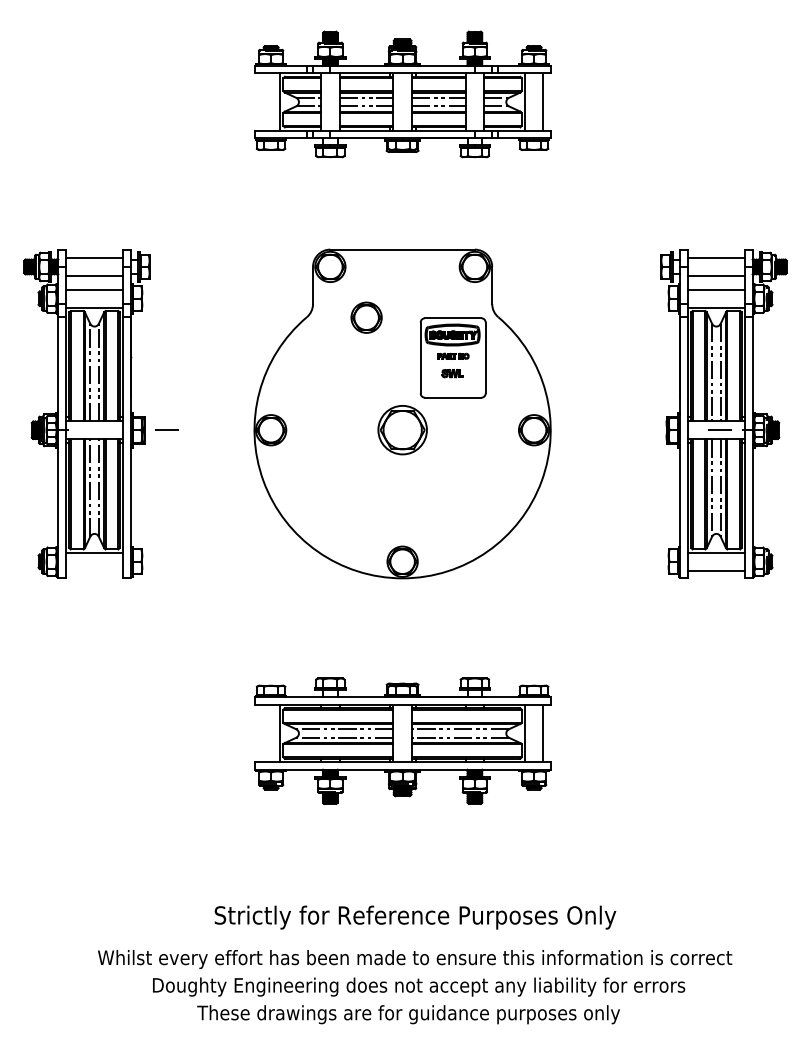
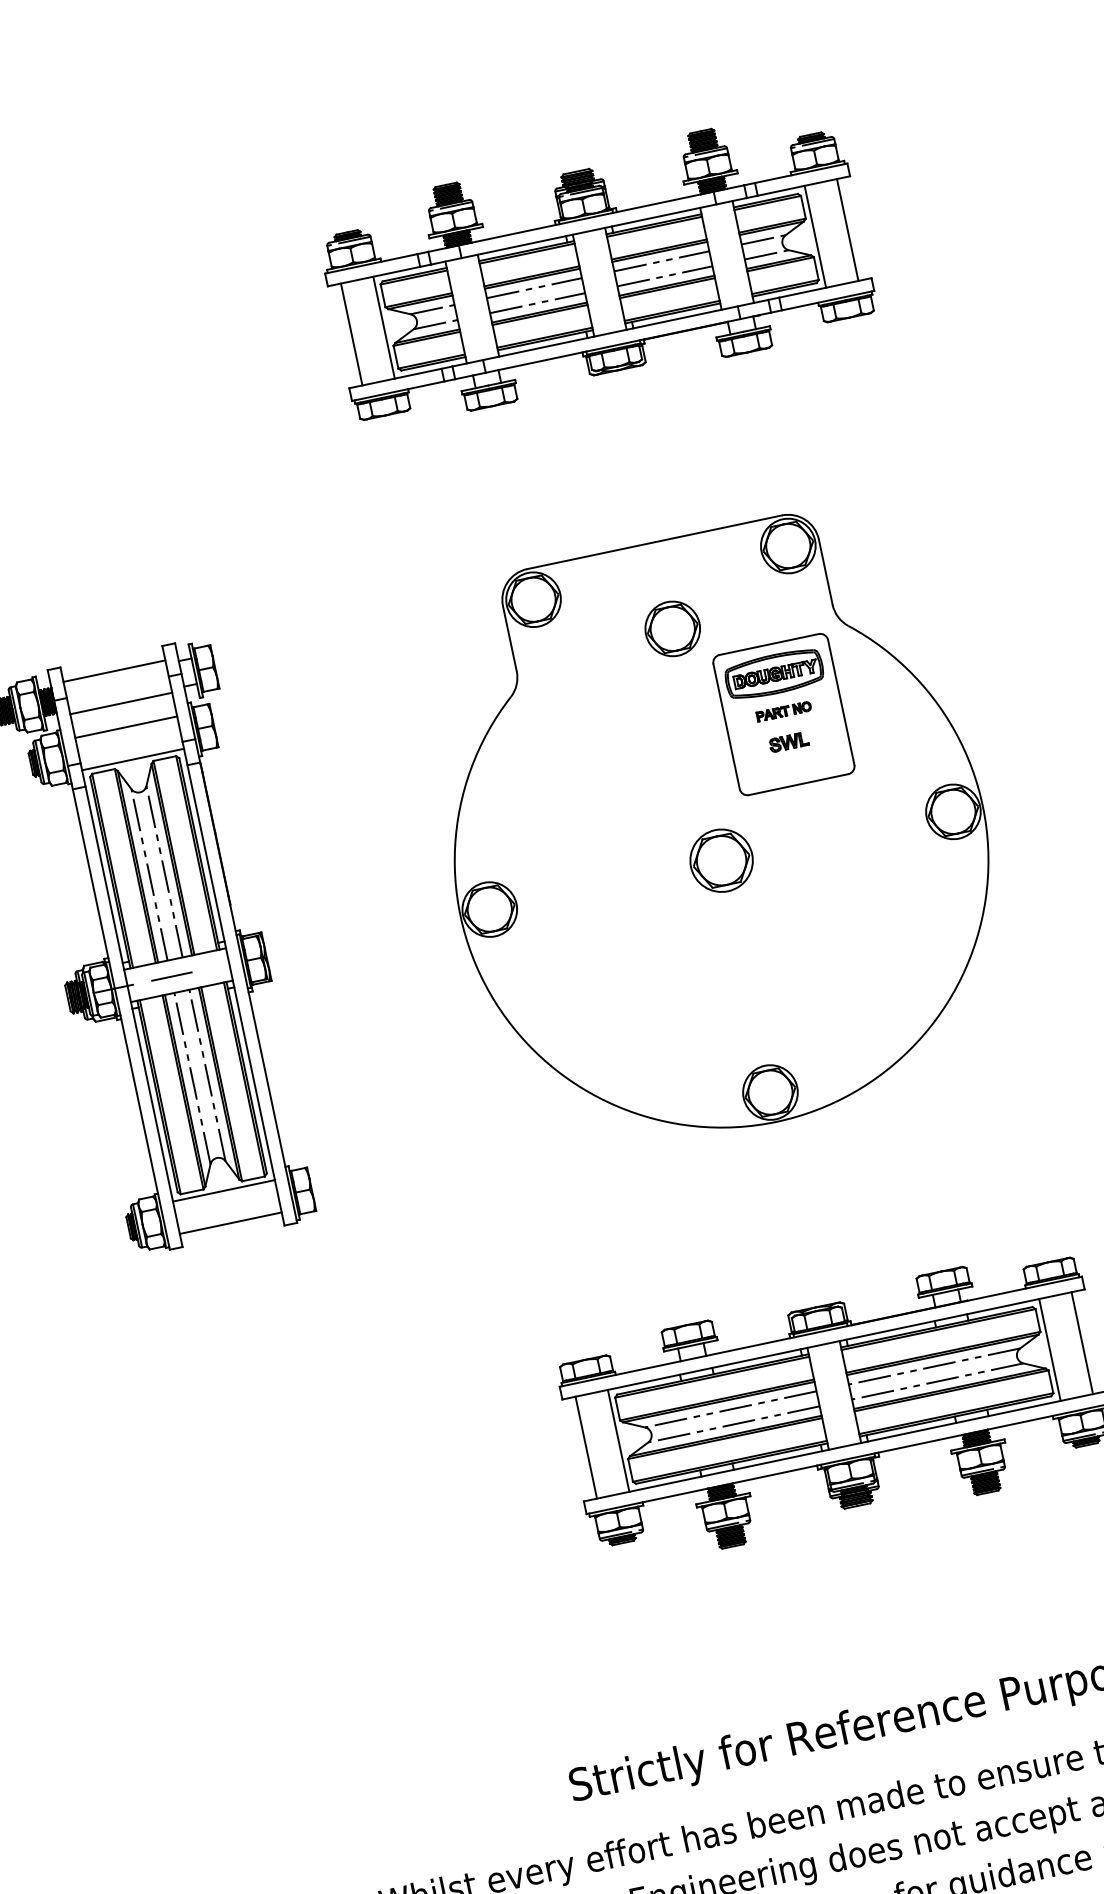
line: (261, 102) -> (351, 335), added
part: (366, 317) -> (672, 628), moved
line: (166, 429) -> (171, 975), moved
part: (402, 430) -> (721, 861), size x0.71
line: (94, 570) -> (230, 1222), added
line: (261, 733) -> (585, 1447), added

